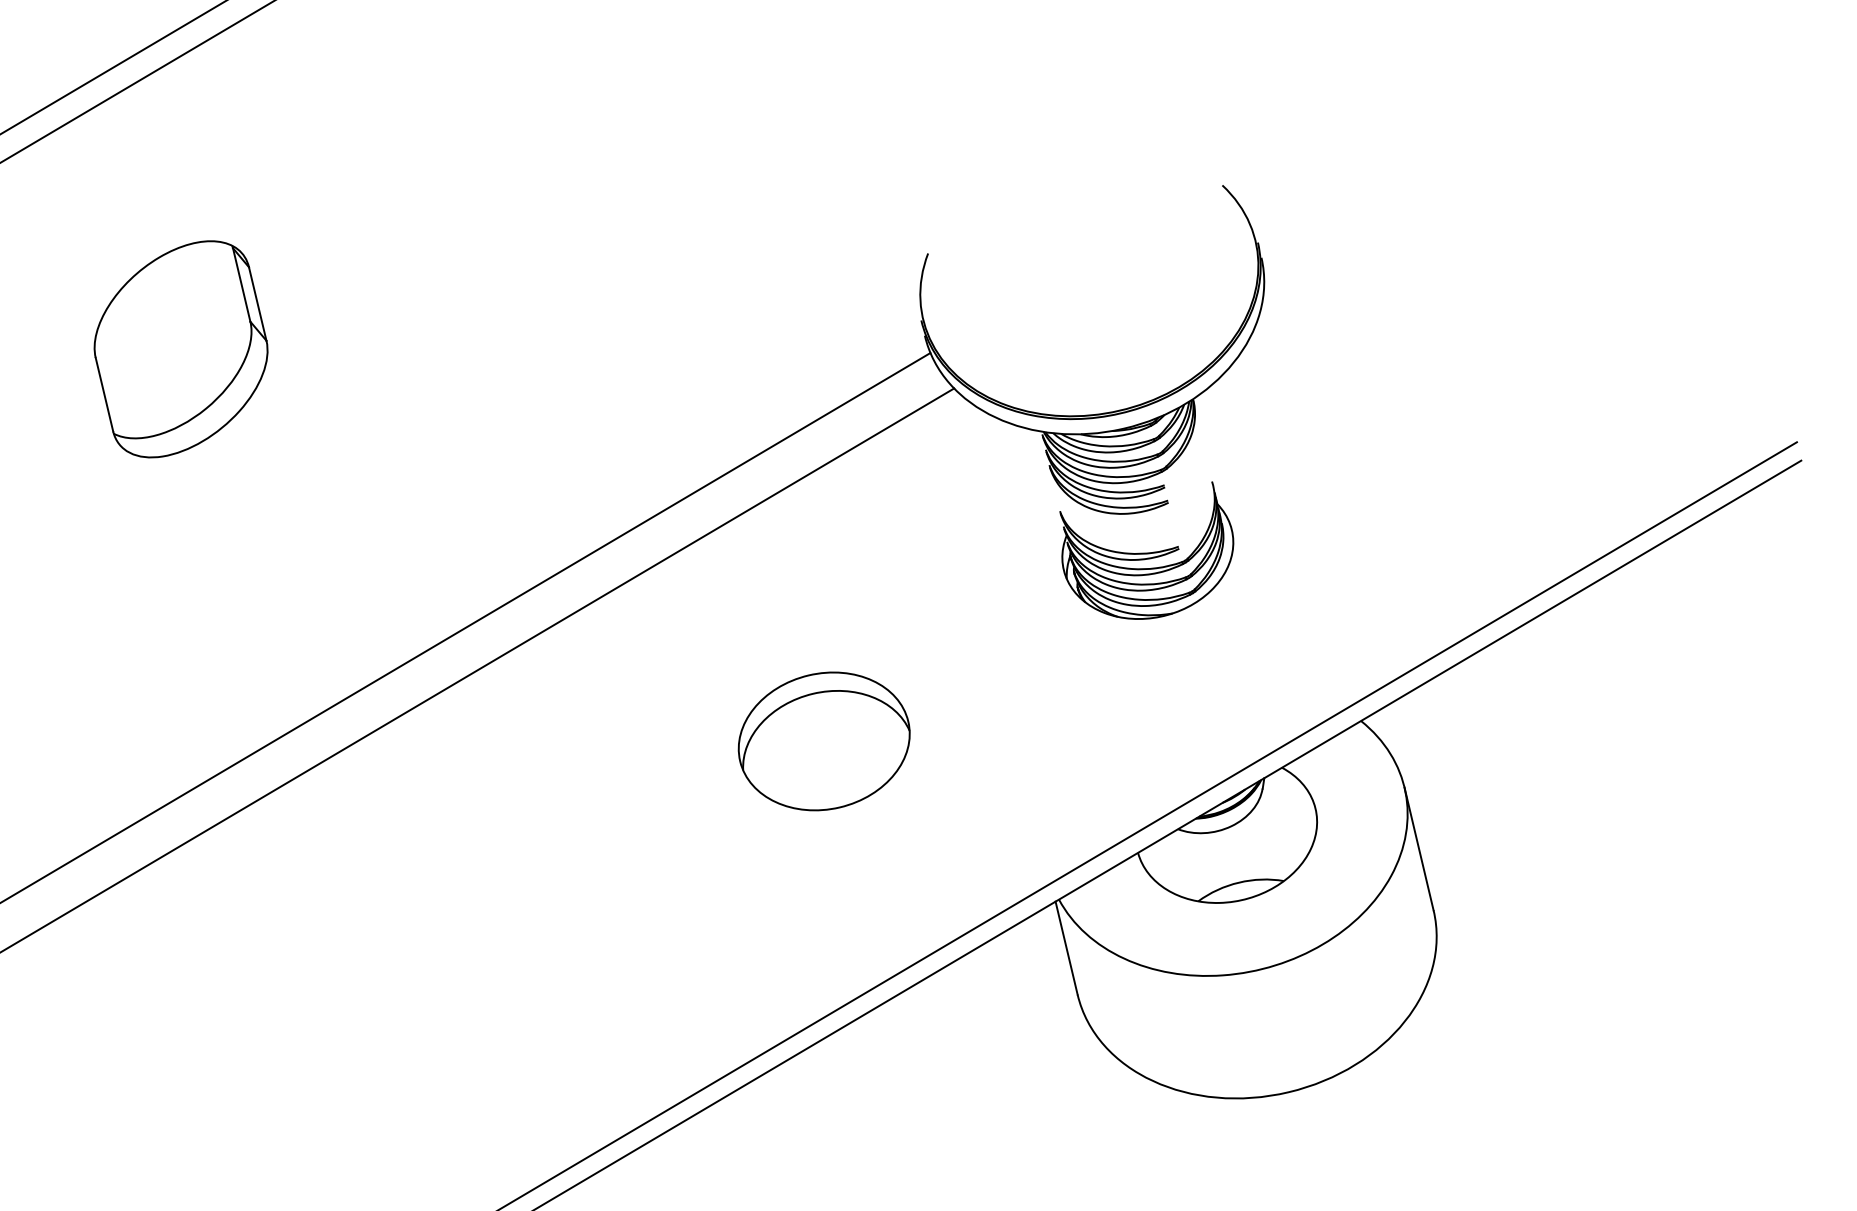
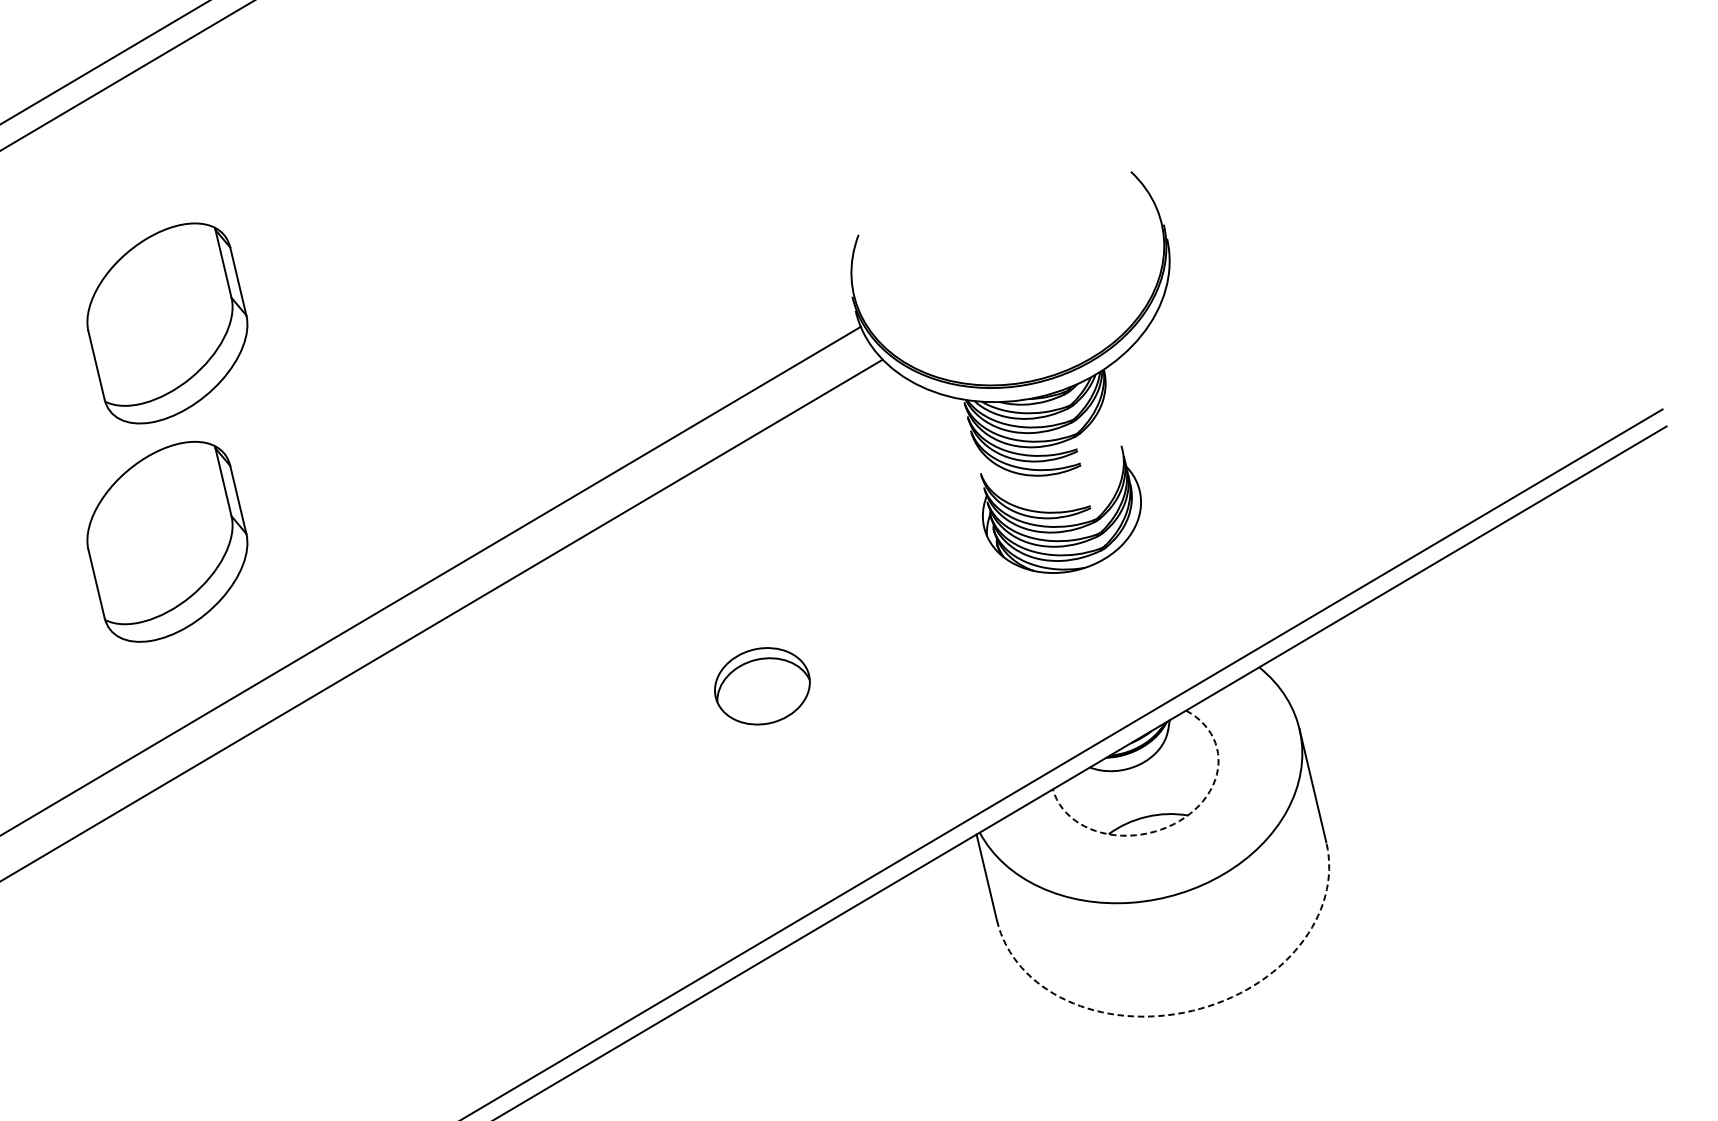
part: (180, 585) -> (166, 541), added
part: (823, 741) -> (761, 686), size x0.6
arc: (1268, 890) -> (1173, 824), solid -> dashed
arc: (1288, 1092) -> (1192, 1011), solid -> dashed

